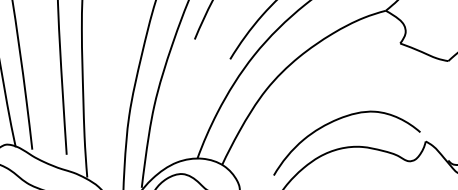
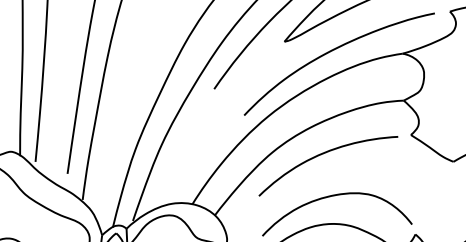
curve: (317, 81) -> (323, 154), added

